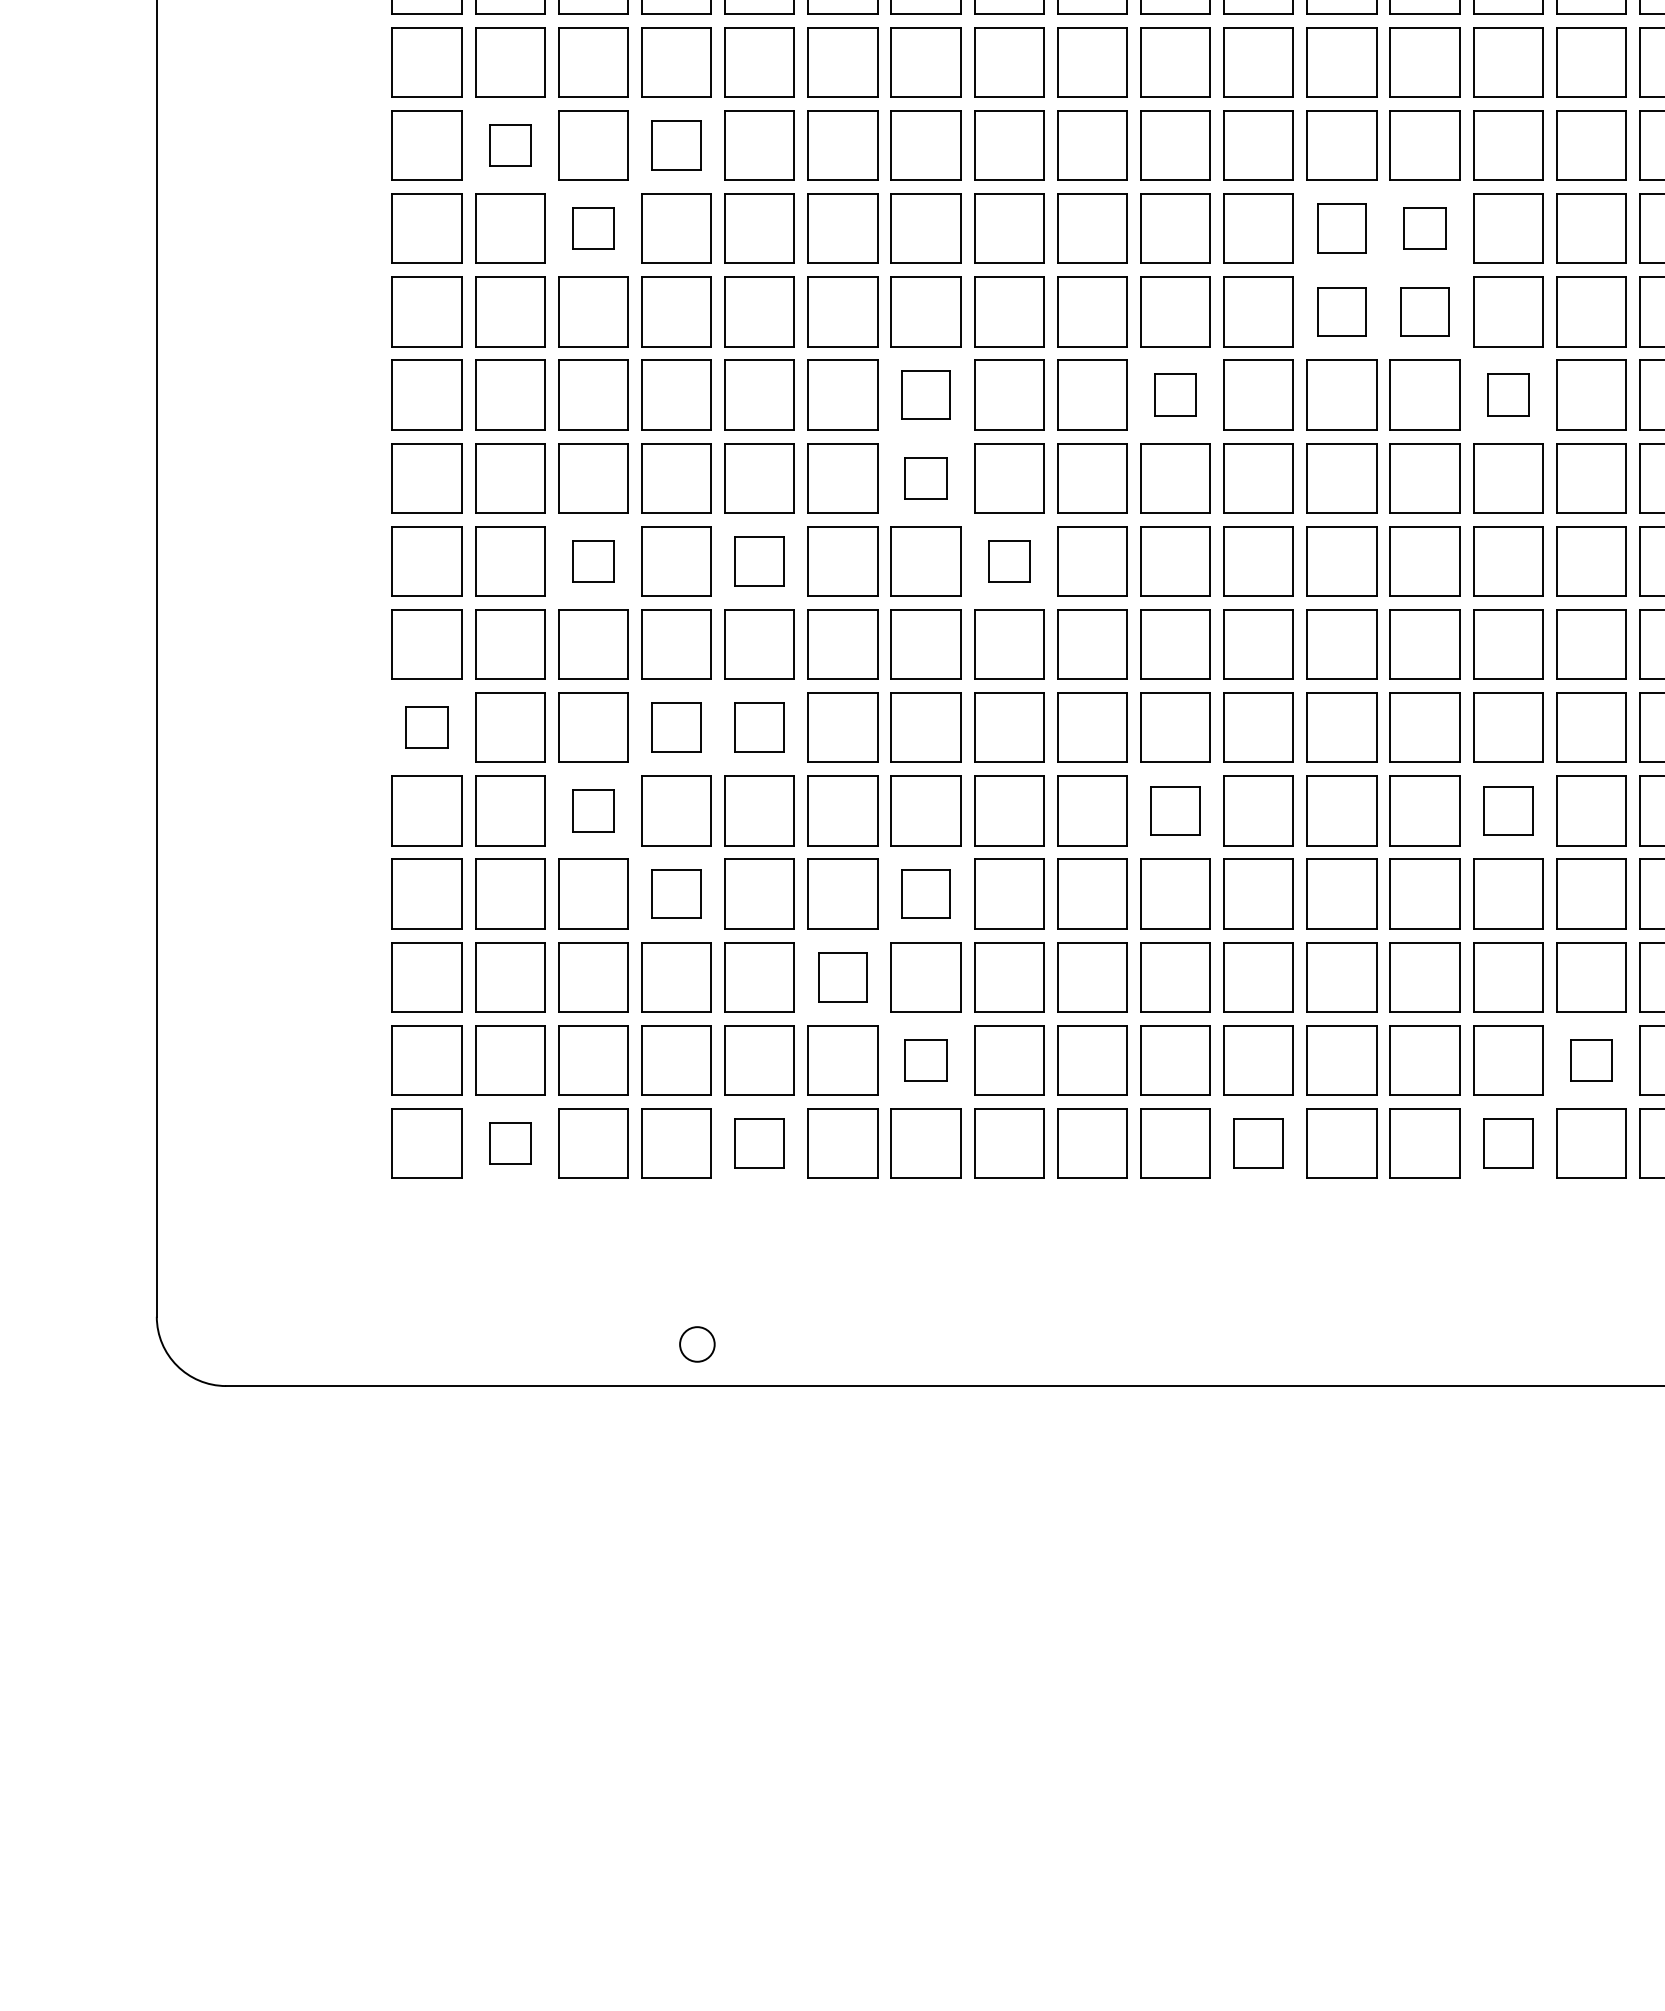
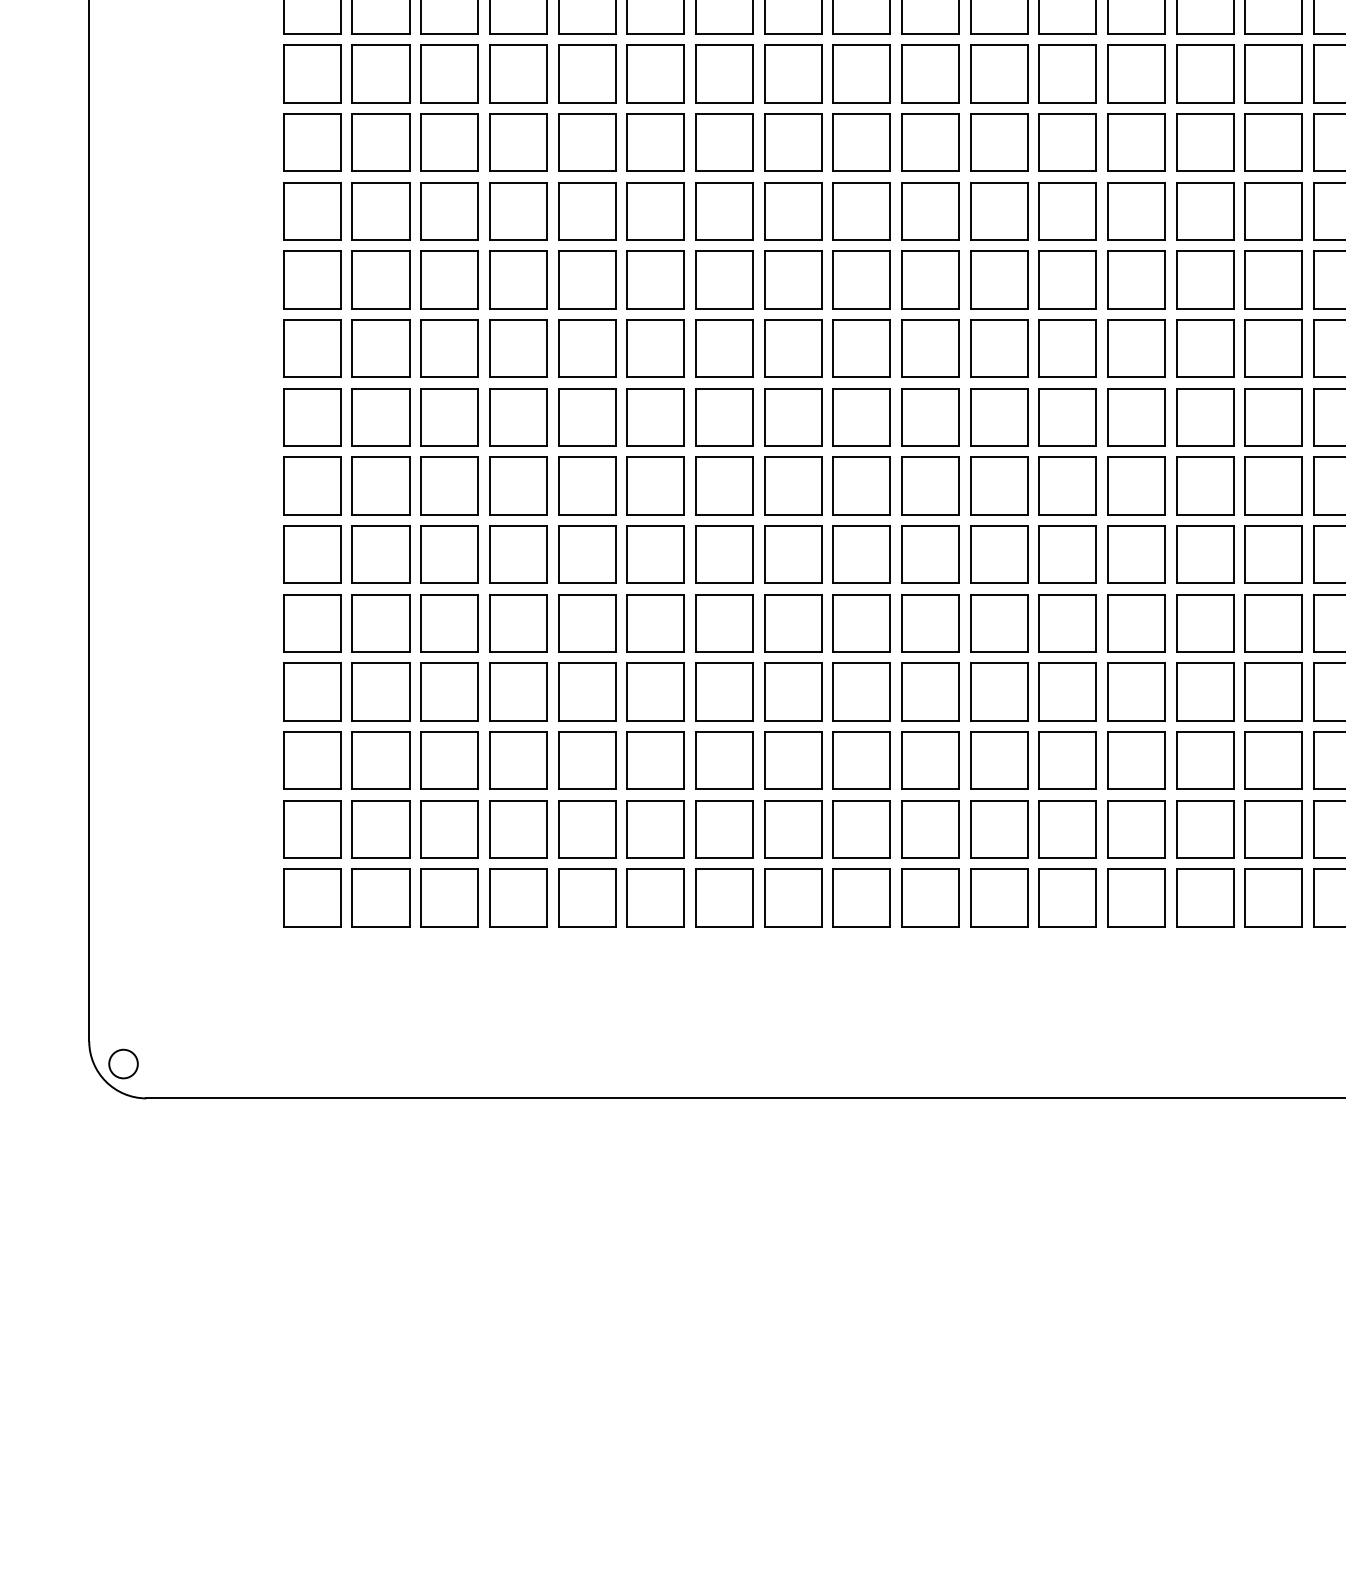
part: (510, 145) -> (381, 73), size x1.67
part: (676, 145) -> (518, 73), size x1.43
part: (593, 228) -> (449, 142), size x1.67
part: (1341, 228) -> (1067, 142), size x1.43
part: (1424, 228) -> (1136, 142), size x1.67
part: (1341, 311) -> (1067, 211), size x1.43
part: (1424, 311) -> (1136, 211), size x1.43
part: (925, 394) -> (724, 279), size x1.43
part: (1175, 394) -> (930, 279), size x1.67
part: (1508, 394) -> (1205, 279), size x1.67
part: (925, 478) -> (724, 348), size x1.67
part: (593, 561) -> (449, 417), size x1.67
part: (759, 561) -> (586, 417), size x1.43
part: (1009, 561) -> (793, 417), size x1.67
part: (426, 727) -> (311, 554), size x1.67
part: (676, 727) -> (518, 554), size x1.43
part: (759, 727) -> (586, 554), size x1.43
part: (593, 810) -> (449, 623), size x1.67
part: (1175, 810) -> (930, 623), size x1.43
part: (1508, 810) -> (1205, 623), size x1.43
part: (676, 893) -> (518, 691), size x1.43
part: (925, 893) -> (724, 691), size x1.43
part: (842, 977) -> (655, 761), size x1.43
part: (925, 1060) -> (724, 829), size x1.67
part: (1591, 1060) -> (1273, 829), size x1.67
part: (510, 1143) -> (381, 898), size x1.67
part: (759, 1143) -> (586, 898), size x1.43
part: (1258, 1143) -> (999, 898), size x1.43
part: (1508, 1143) -> (1205, 898), size x1.43
circle: (697, 1344) -> (123, 1064), moved

